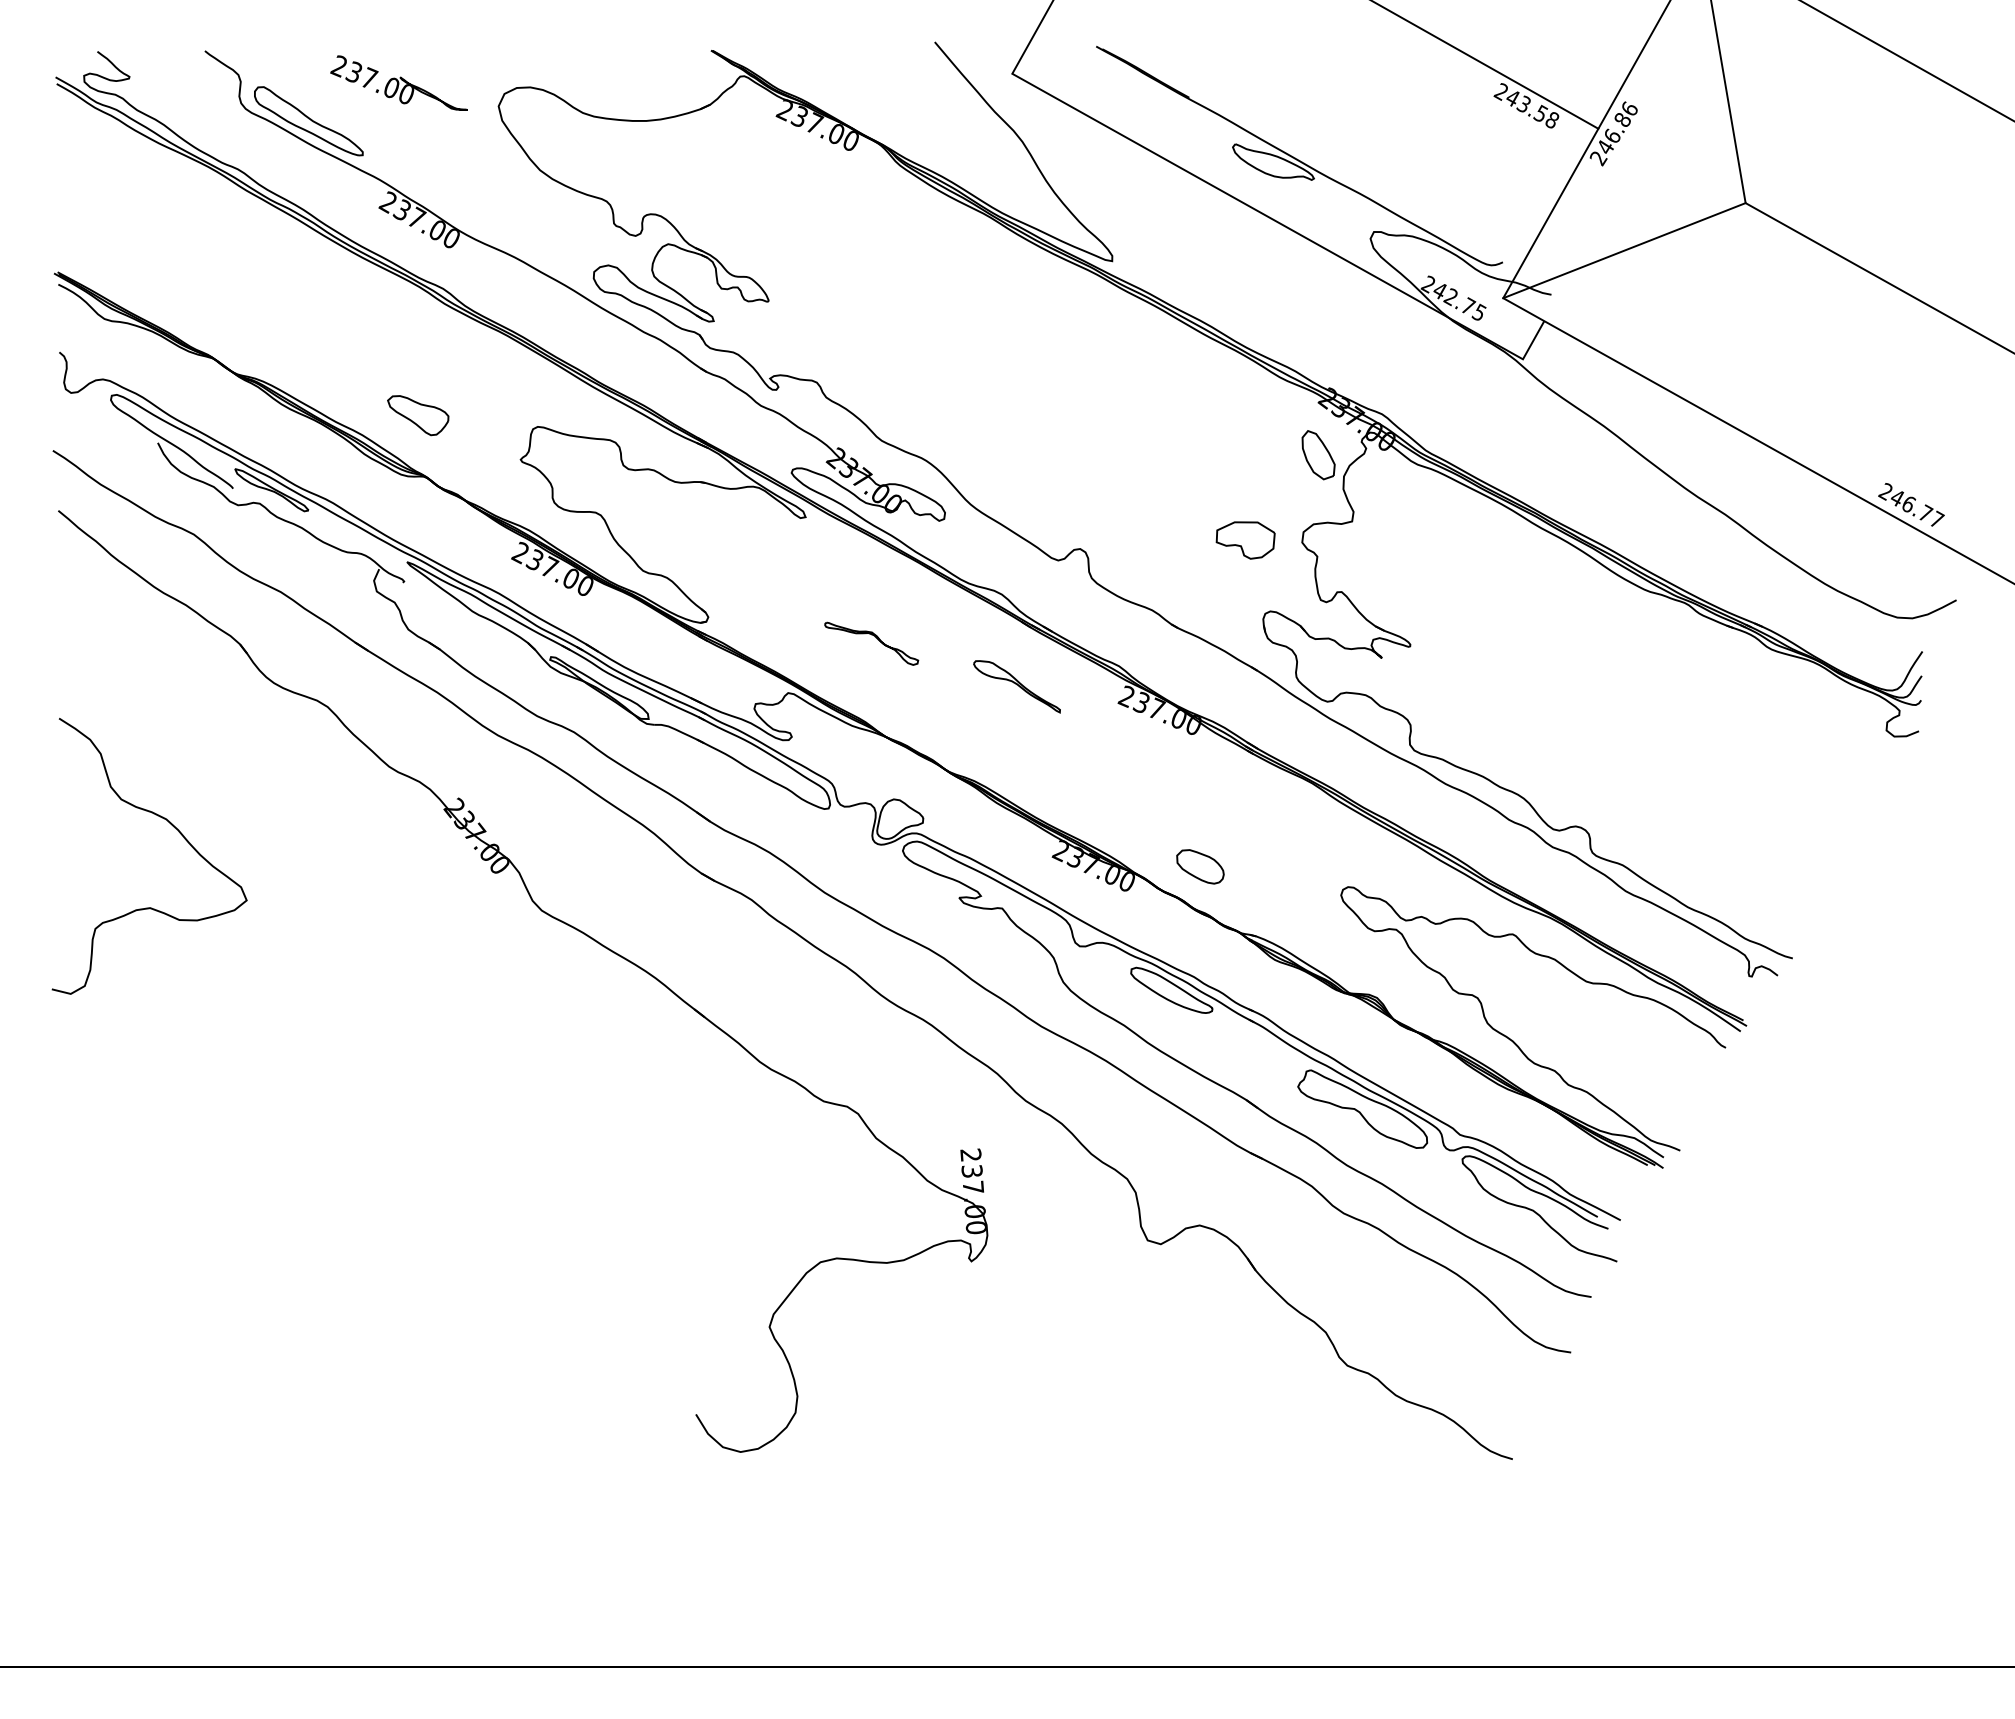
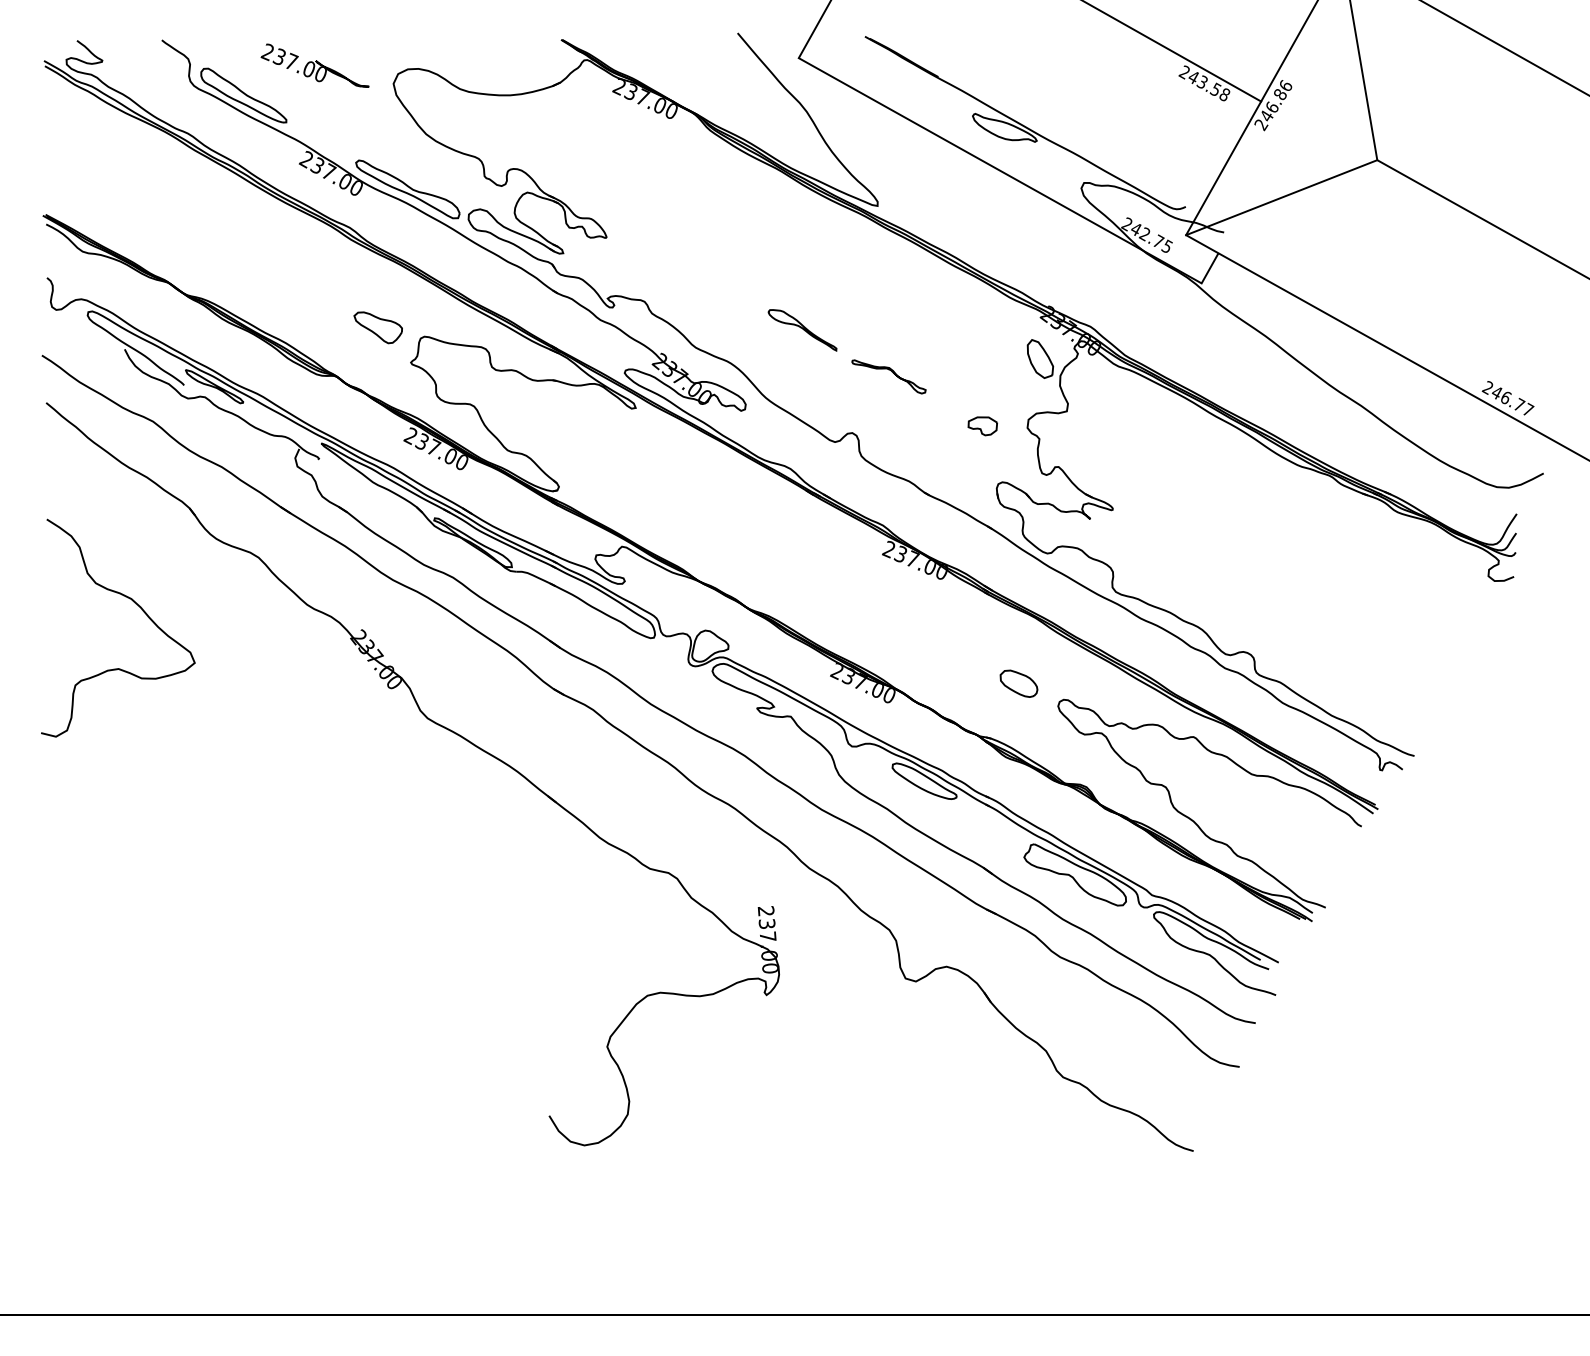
part: (516, 239) -> (407, 188), added
part: (418, 415) -> (378, 327), moved
part: (1245, 540) -> (982, 426), size x0.62
part: (876, 638) -> (892, 372), moved
part: (1016, 686) -> (802, 330), moved
curve: (174, 828) -> (137, 606), moved
part: (1200, 866) -> (1019, 683), moved

